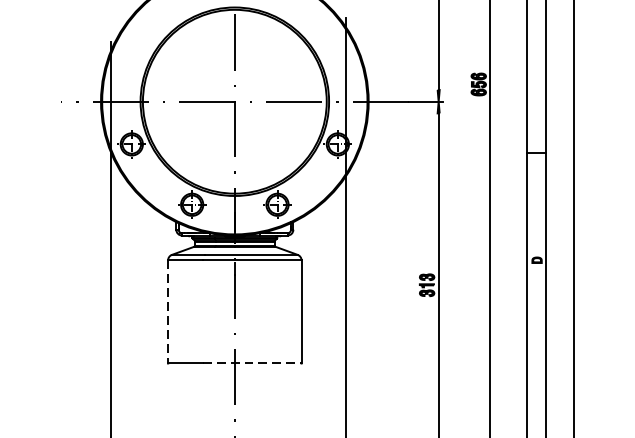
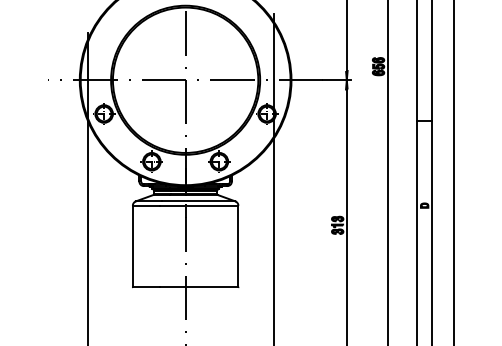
line: (167, 311) -> (132, 246), dashed -> solid
line: (252, 362) -> (199, 286), dashed -> solid

